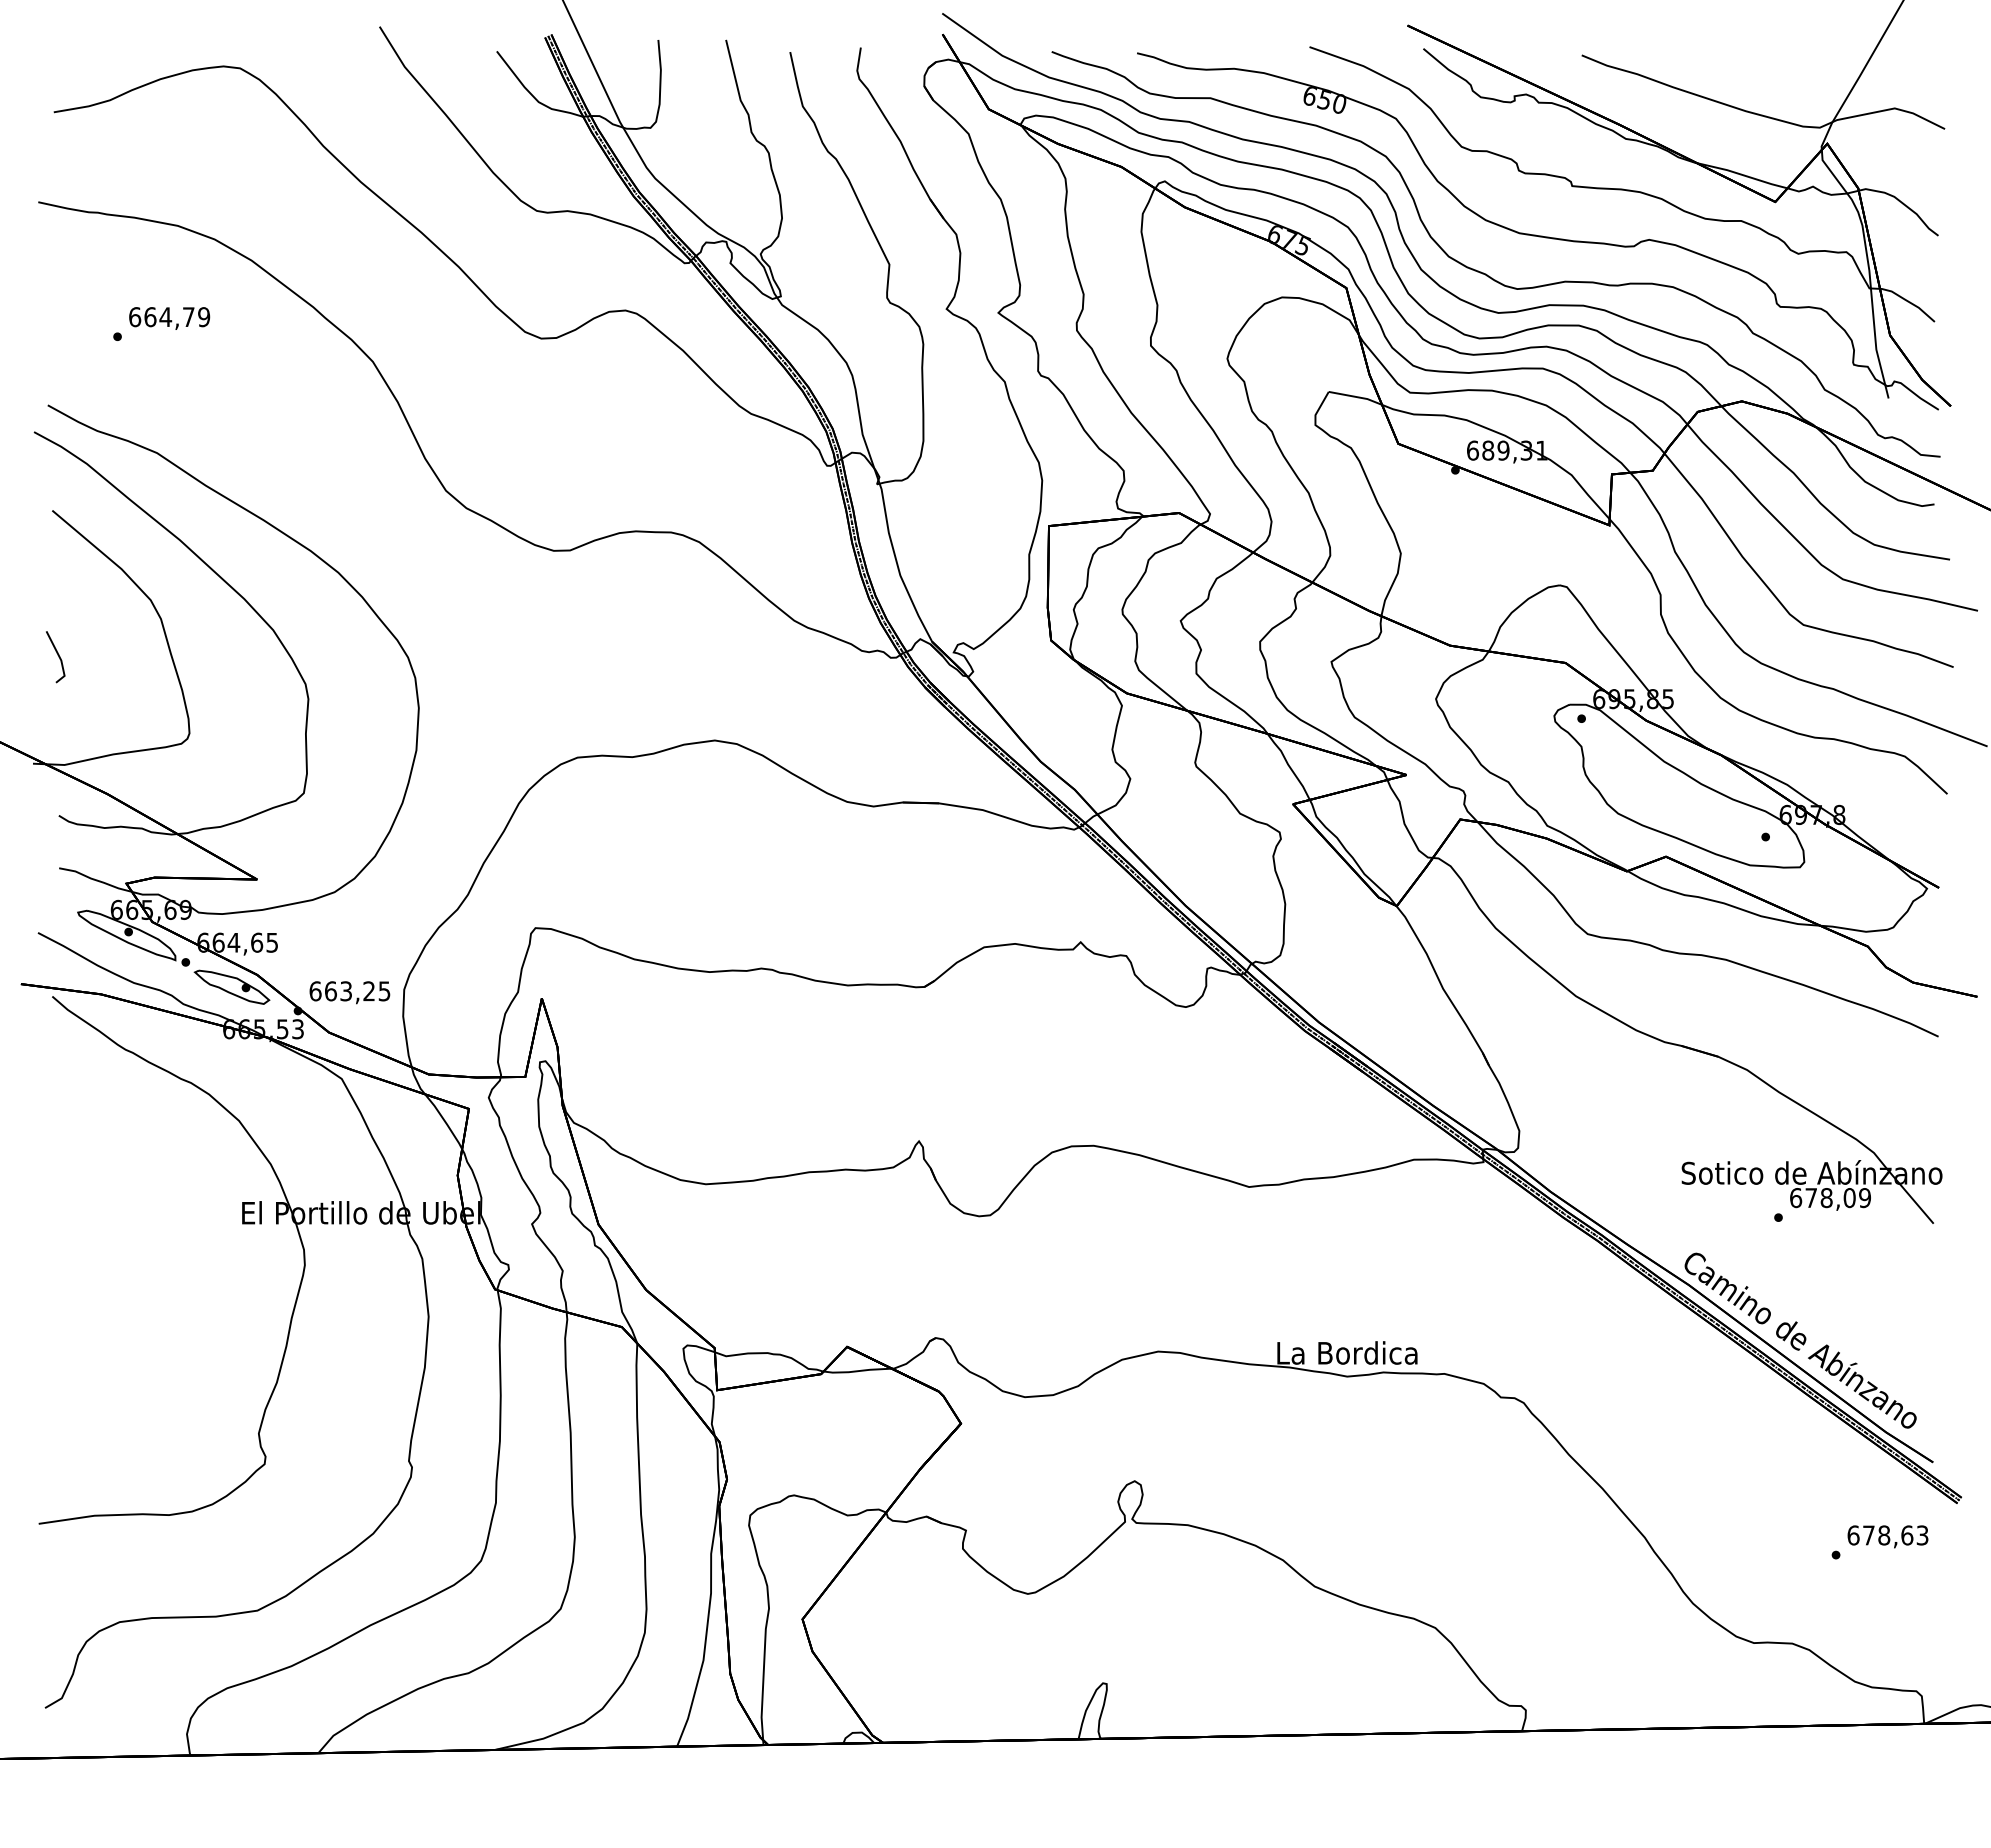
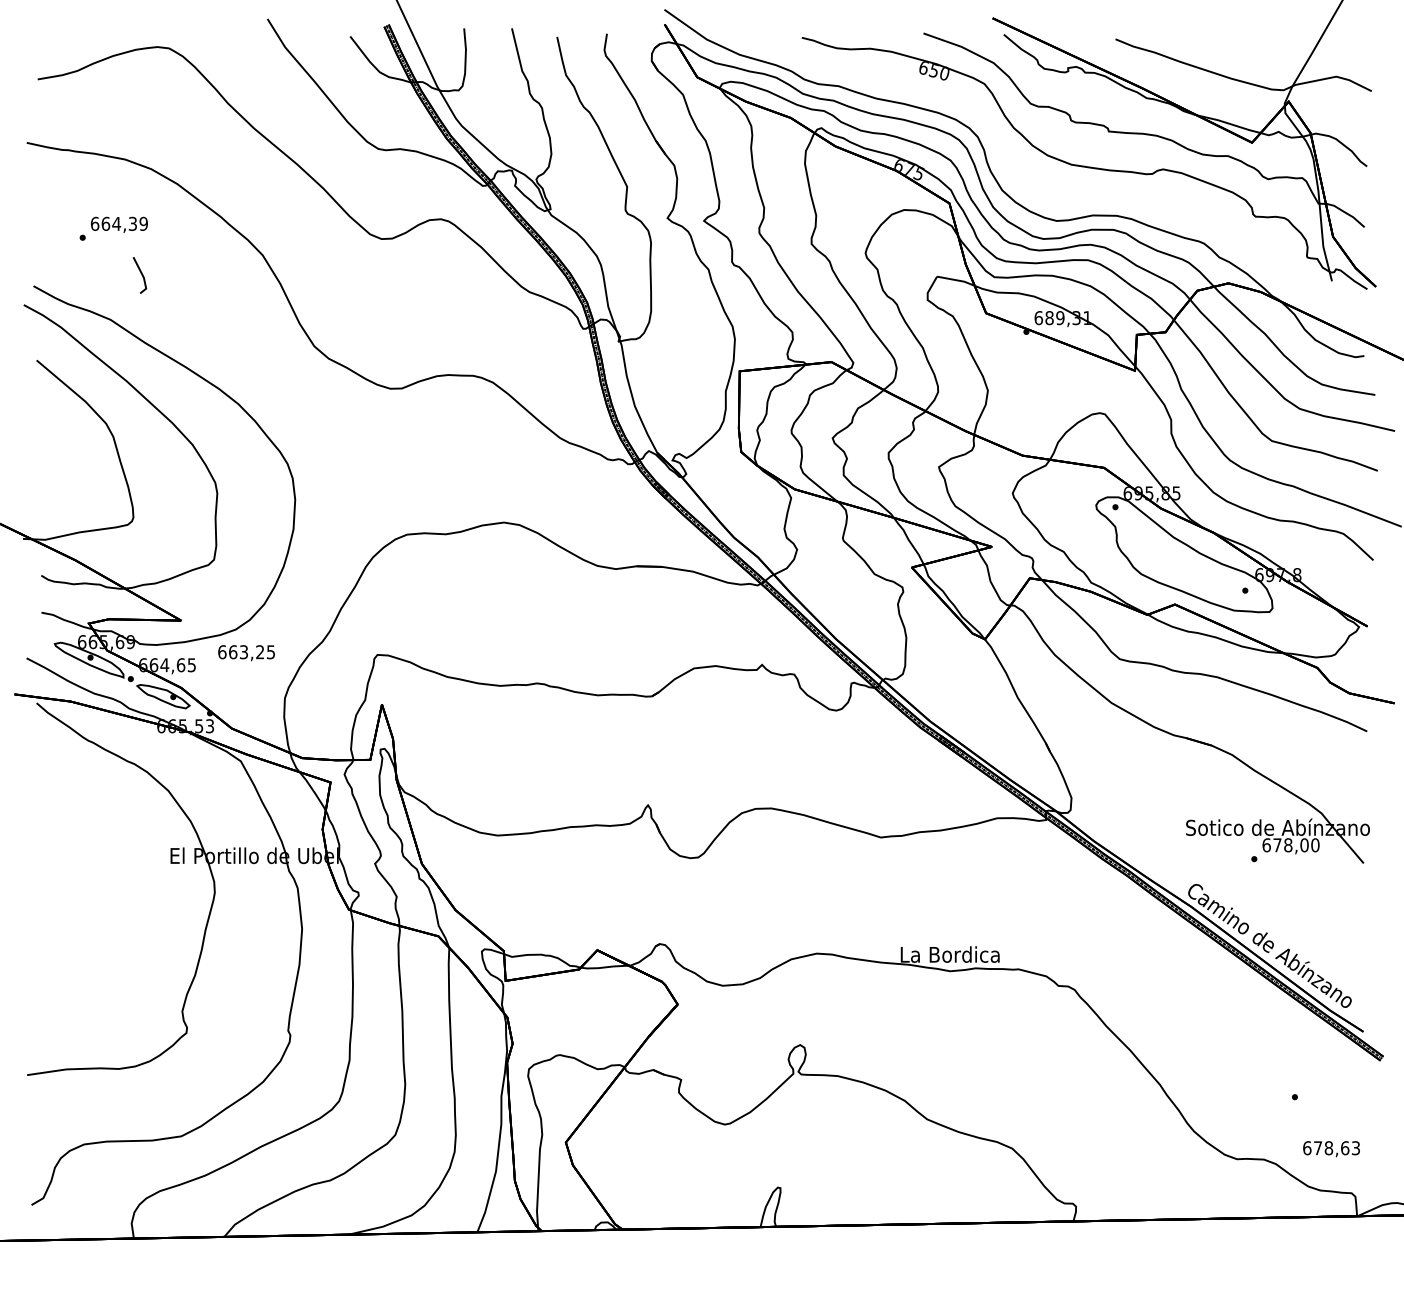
curve: (1486, 273) -> (1048, 193), removed
text: (188, 317) -> (132, 224), 664,79 -> 664,39
line: (57, 655) -> (141, 274), moved
text: (349, 992) -> (246, 653), moved
text: (1865, 1198) -> (1315, 845), 678,09 -> 678,00
text: (1887, 1536) -> (1331, 1148), moved

